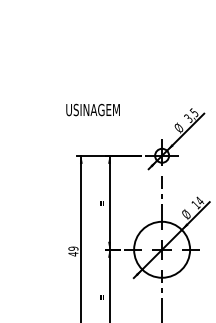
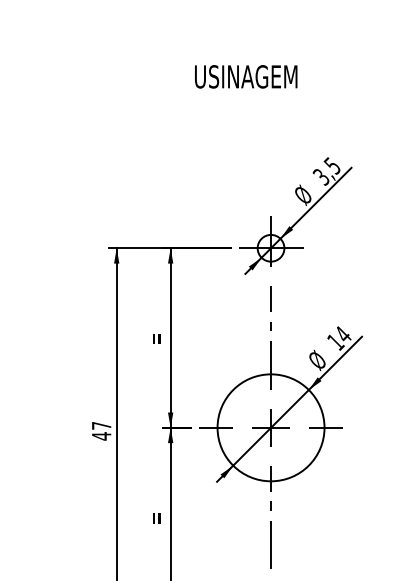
text: (92, 109) -> (245, 75), moved
text: (73, 248) -> (101, 425), 49 -> 47

